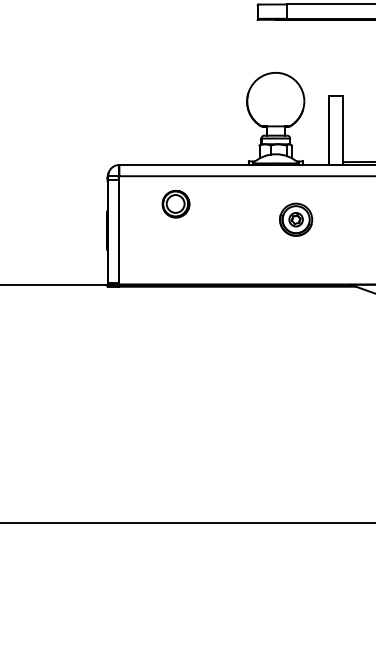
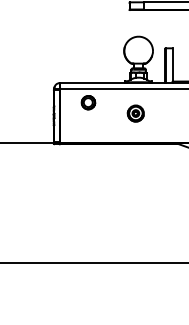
part: (295, 219) -> (135, 113), moved

